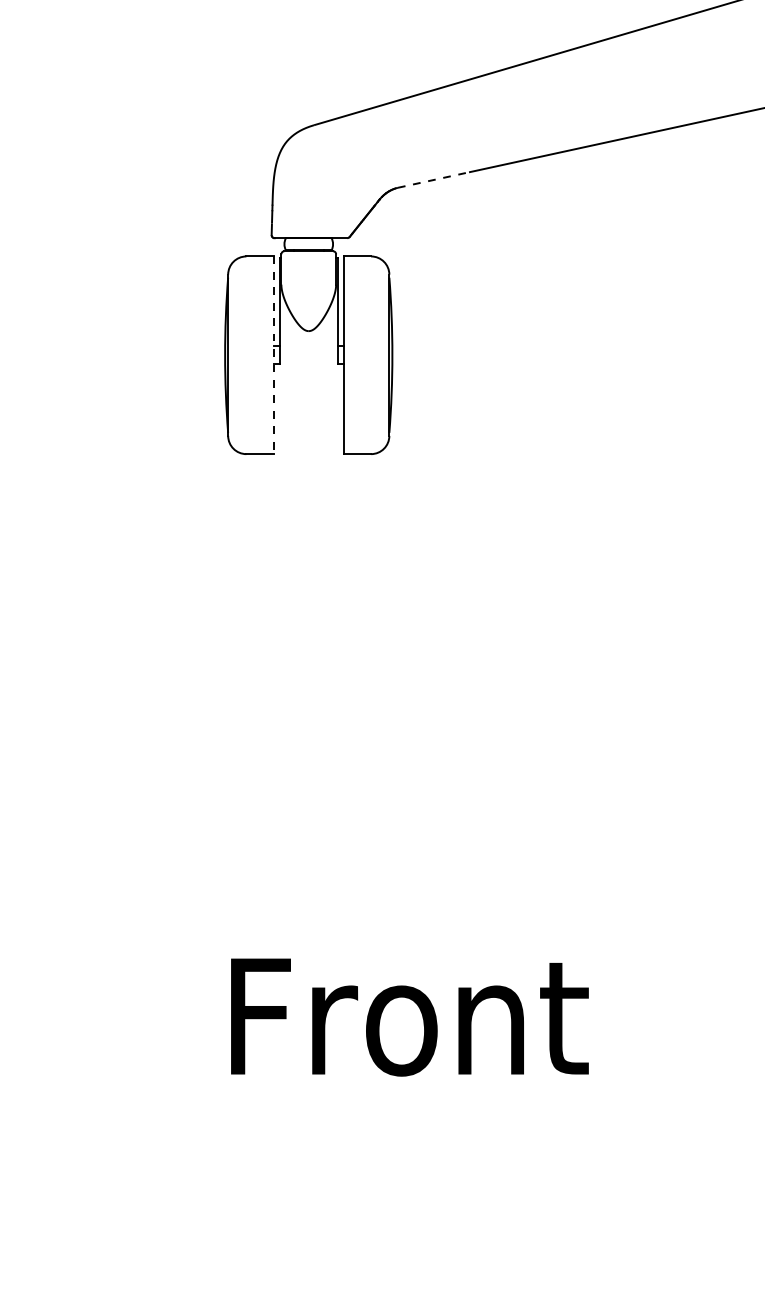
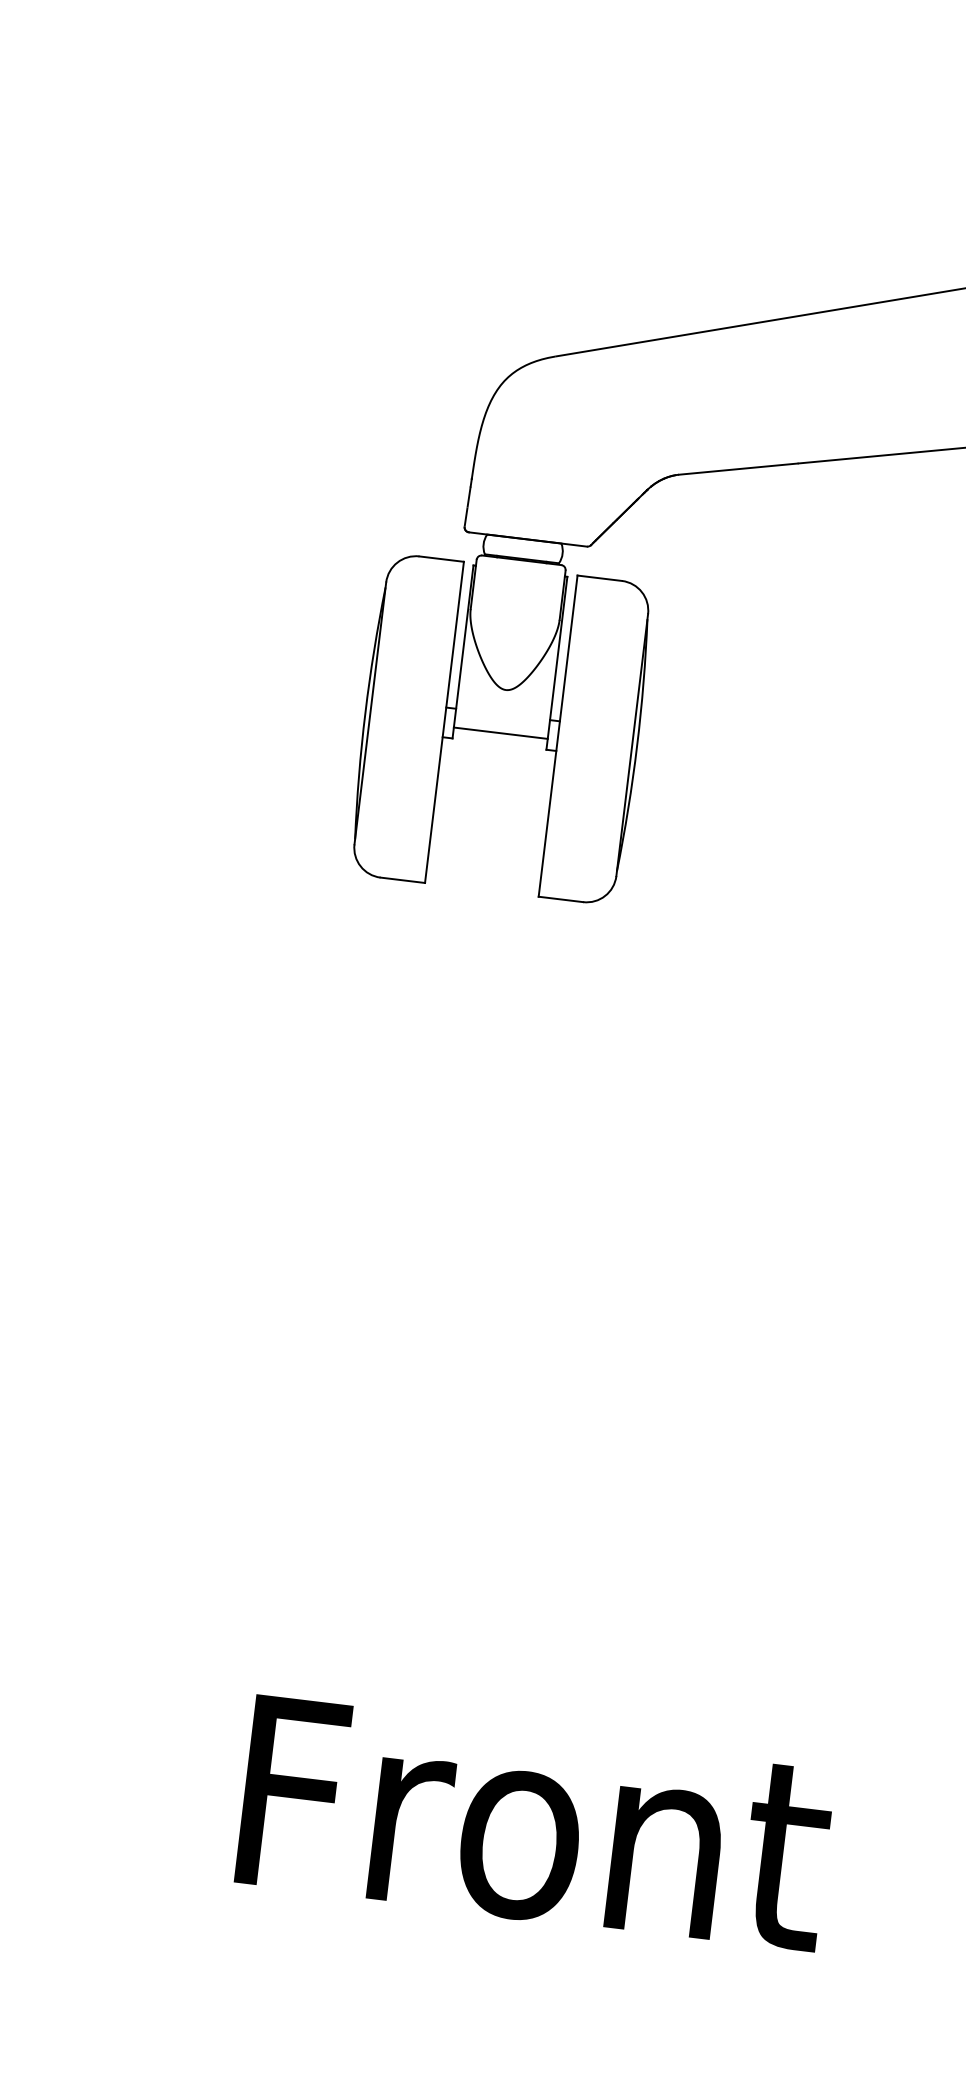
line: (433, 179) -> (738, 468), dashed -> solid
line: (273, 355) -> (443, 722), dashed -> solid
line: (308, 357) -> (500, 732), added

